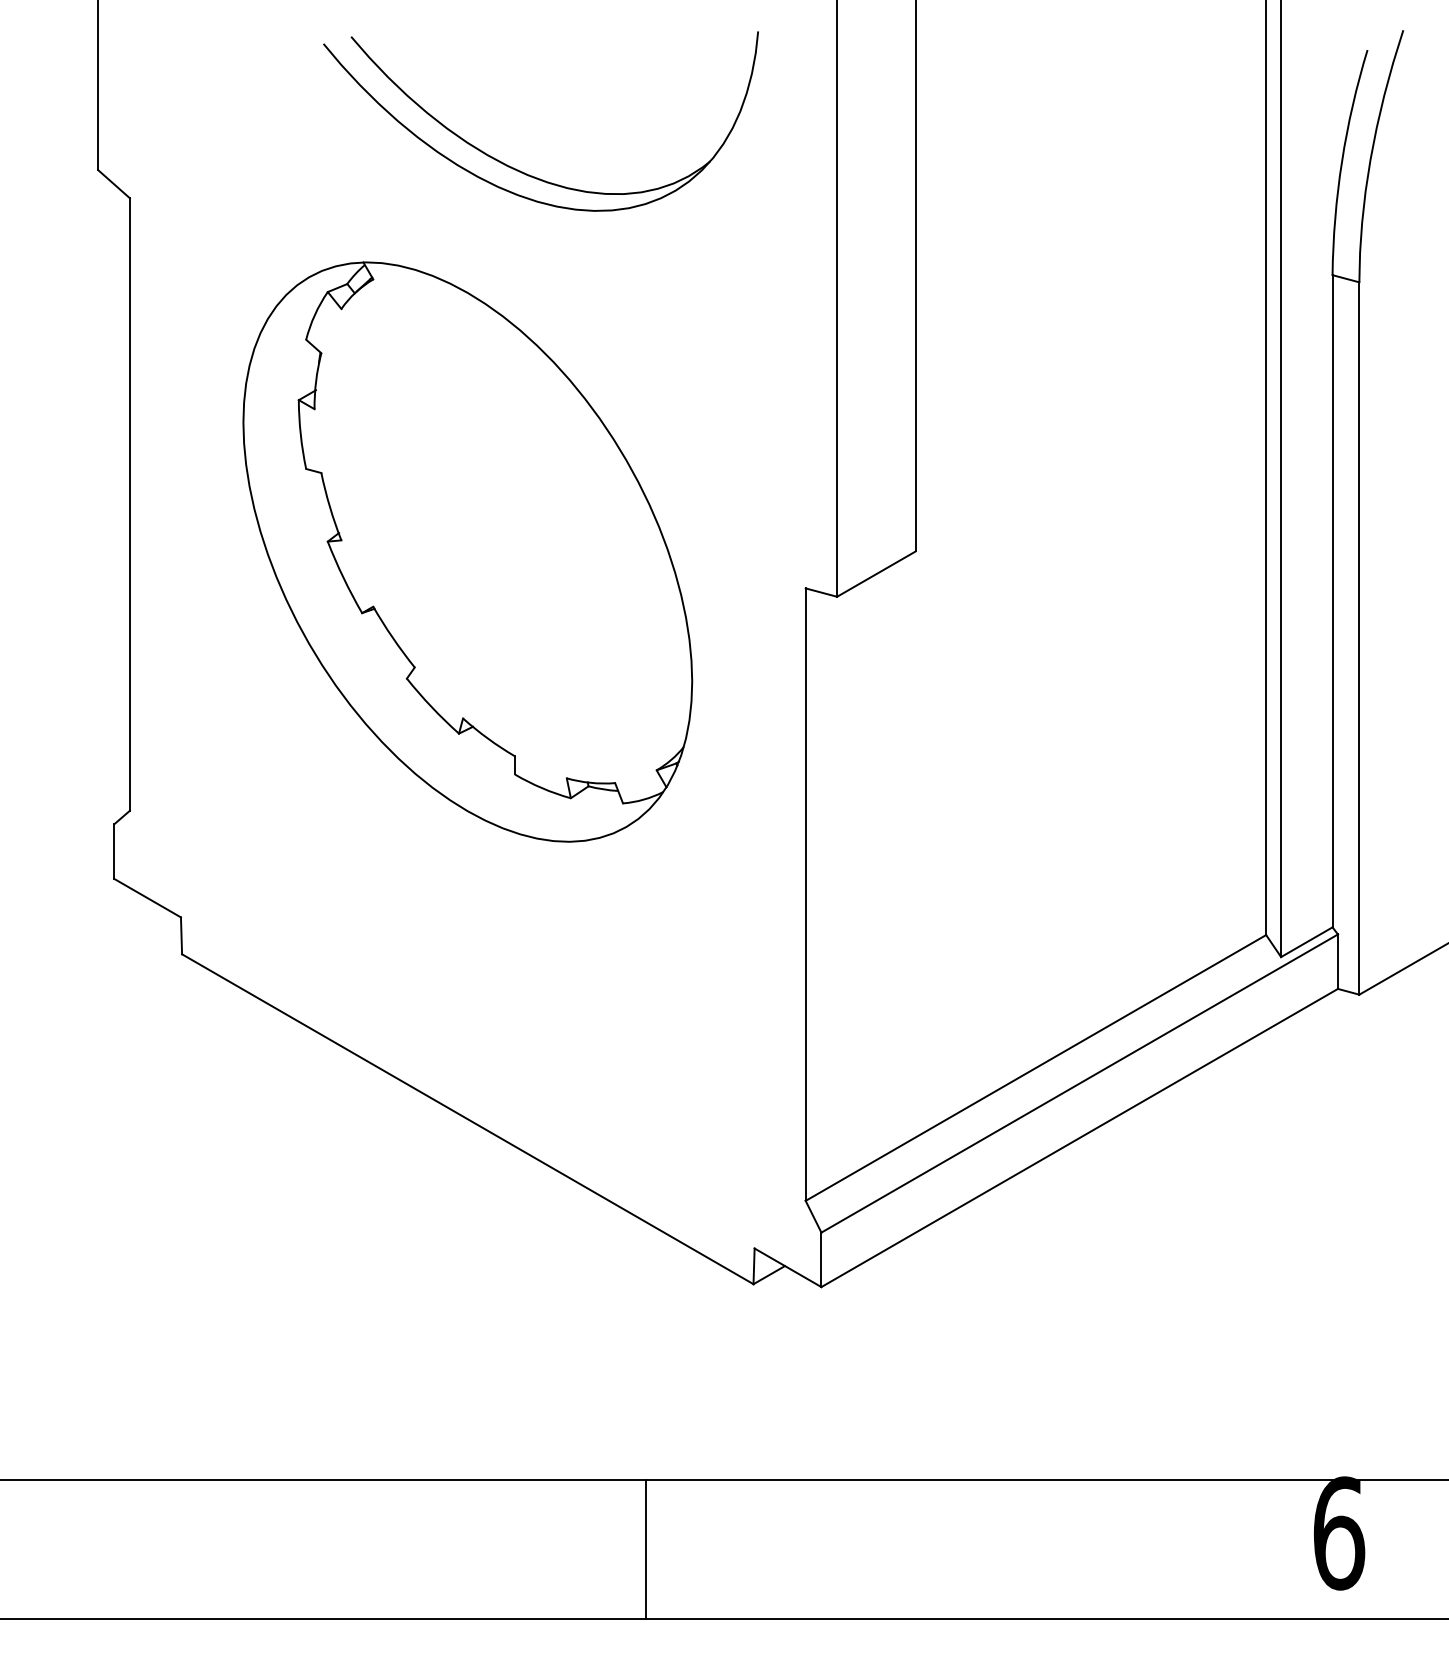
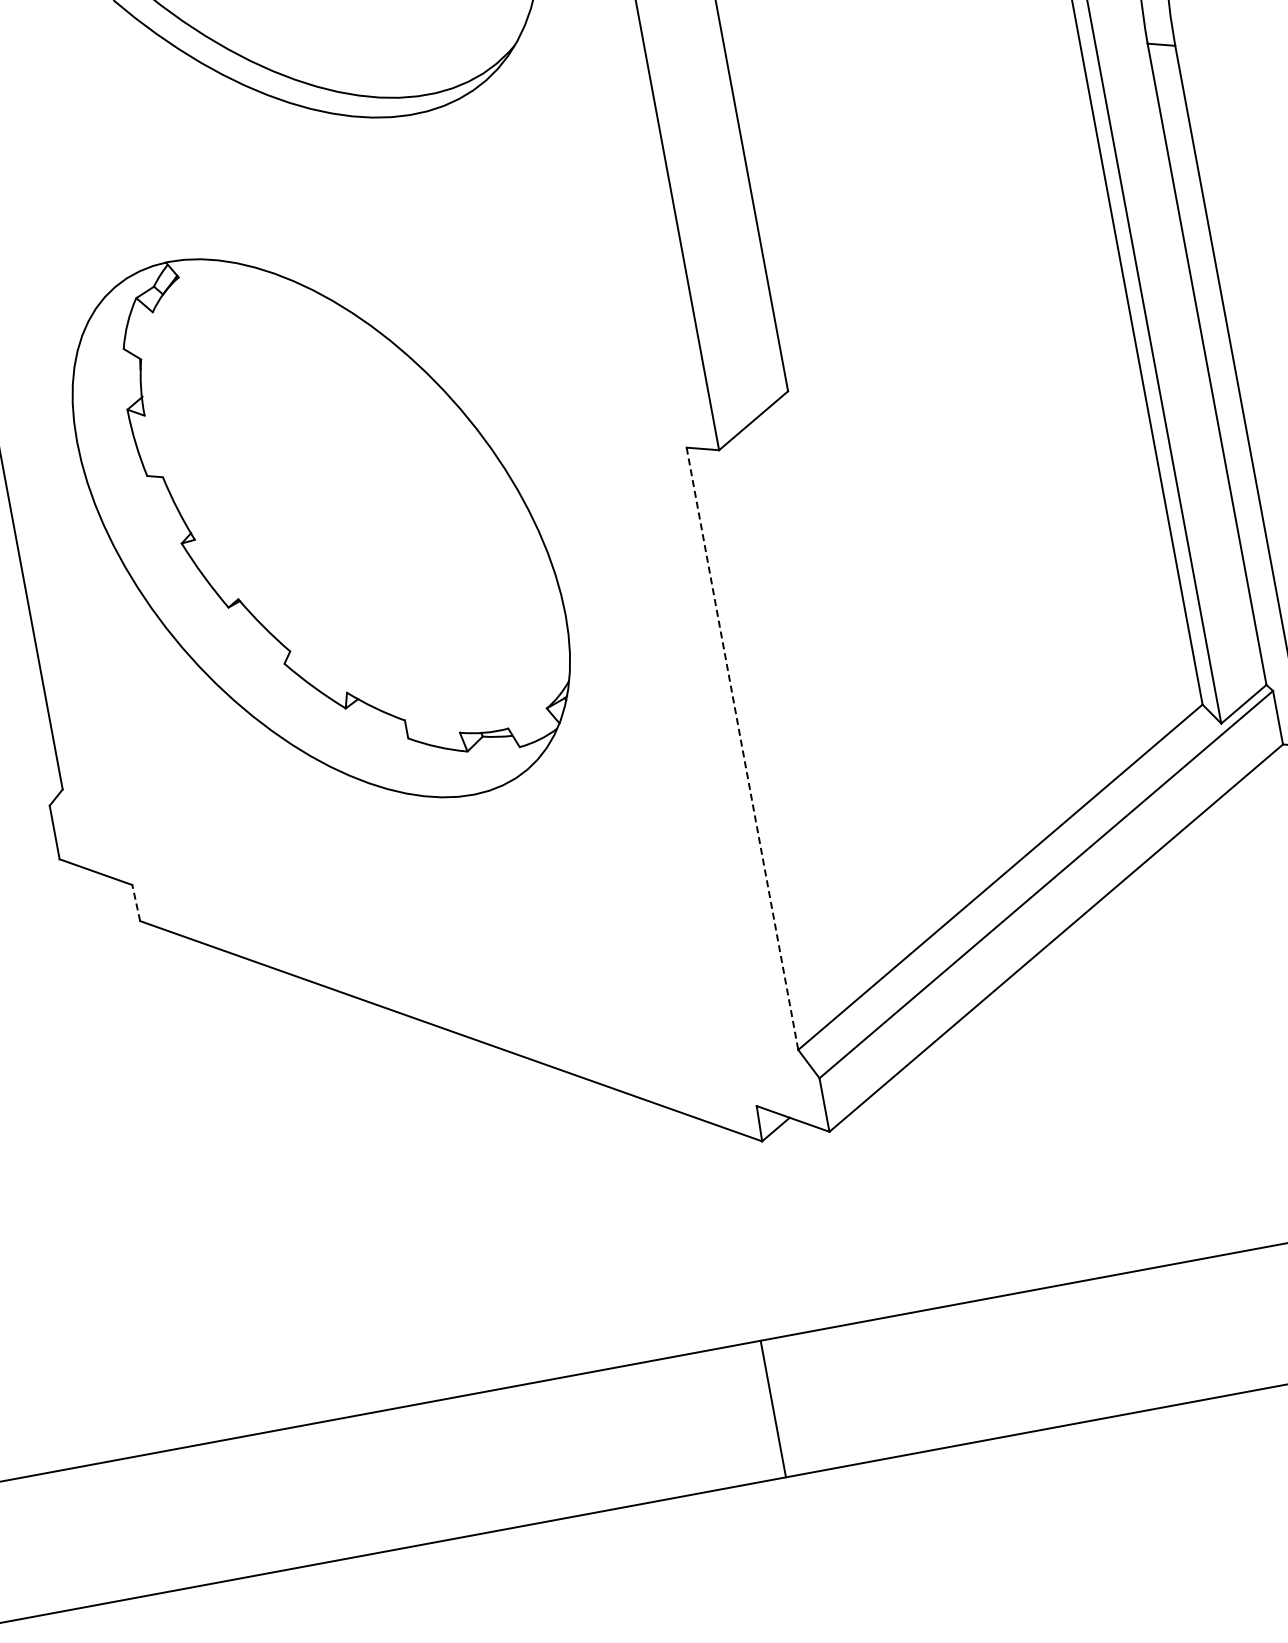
part: (467, 551) -> (320, 527), moved
line: (805, 895) -> (742, 749), solid -> dashed
line: (181, 935) -> (136, 902), solid -> dashed
line: (645, 1549) -> (773, 1409), moved

